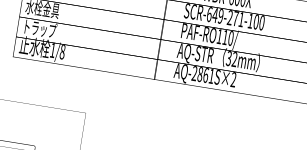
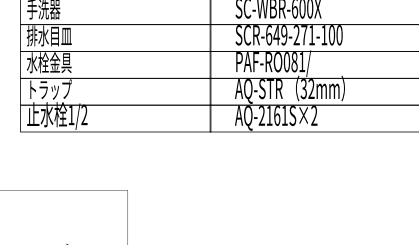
text: (225, 37) -> (294, 62), PAF-RO110/ -> PAF-RO081/
text: (62, 52) -> (84, 115), 1/8 -> 1/2
text: (200, 75) -> (269, 116), AQ-2861S×2 -> AQ-2161S×2

